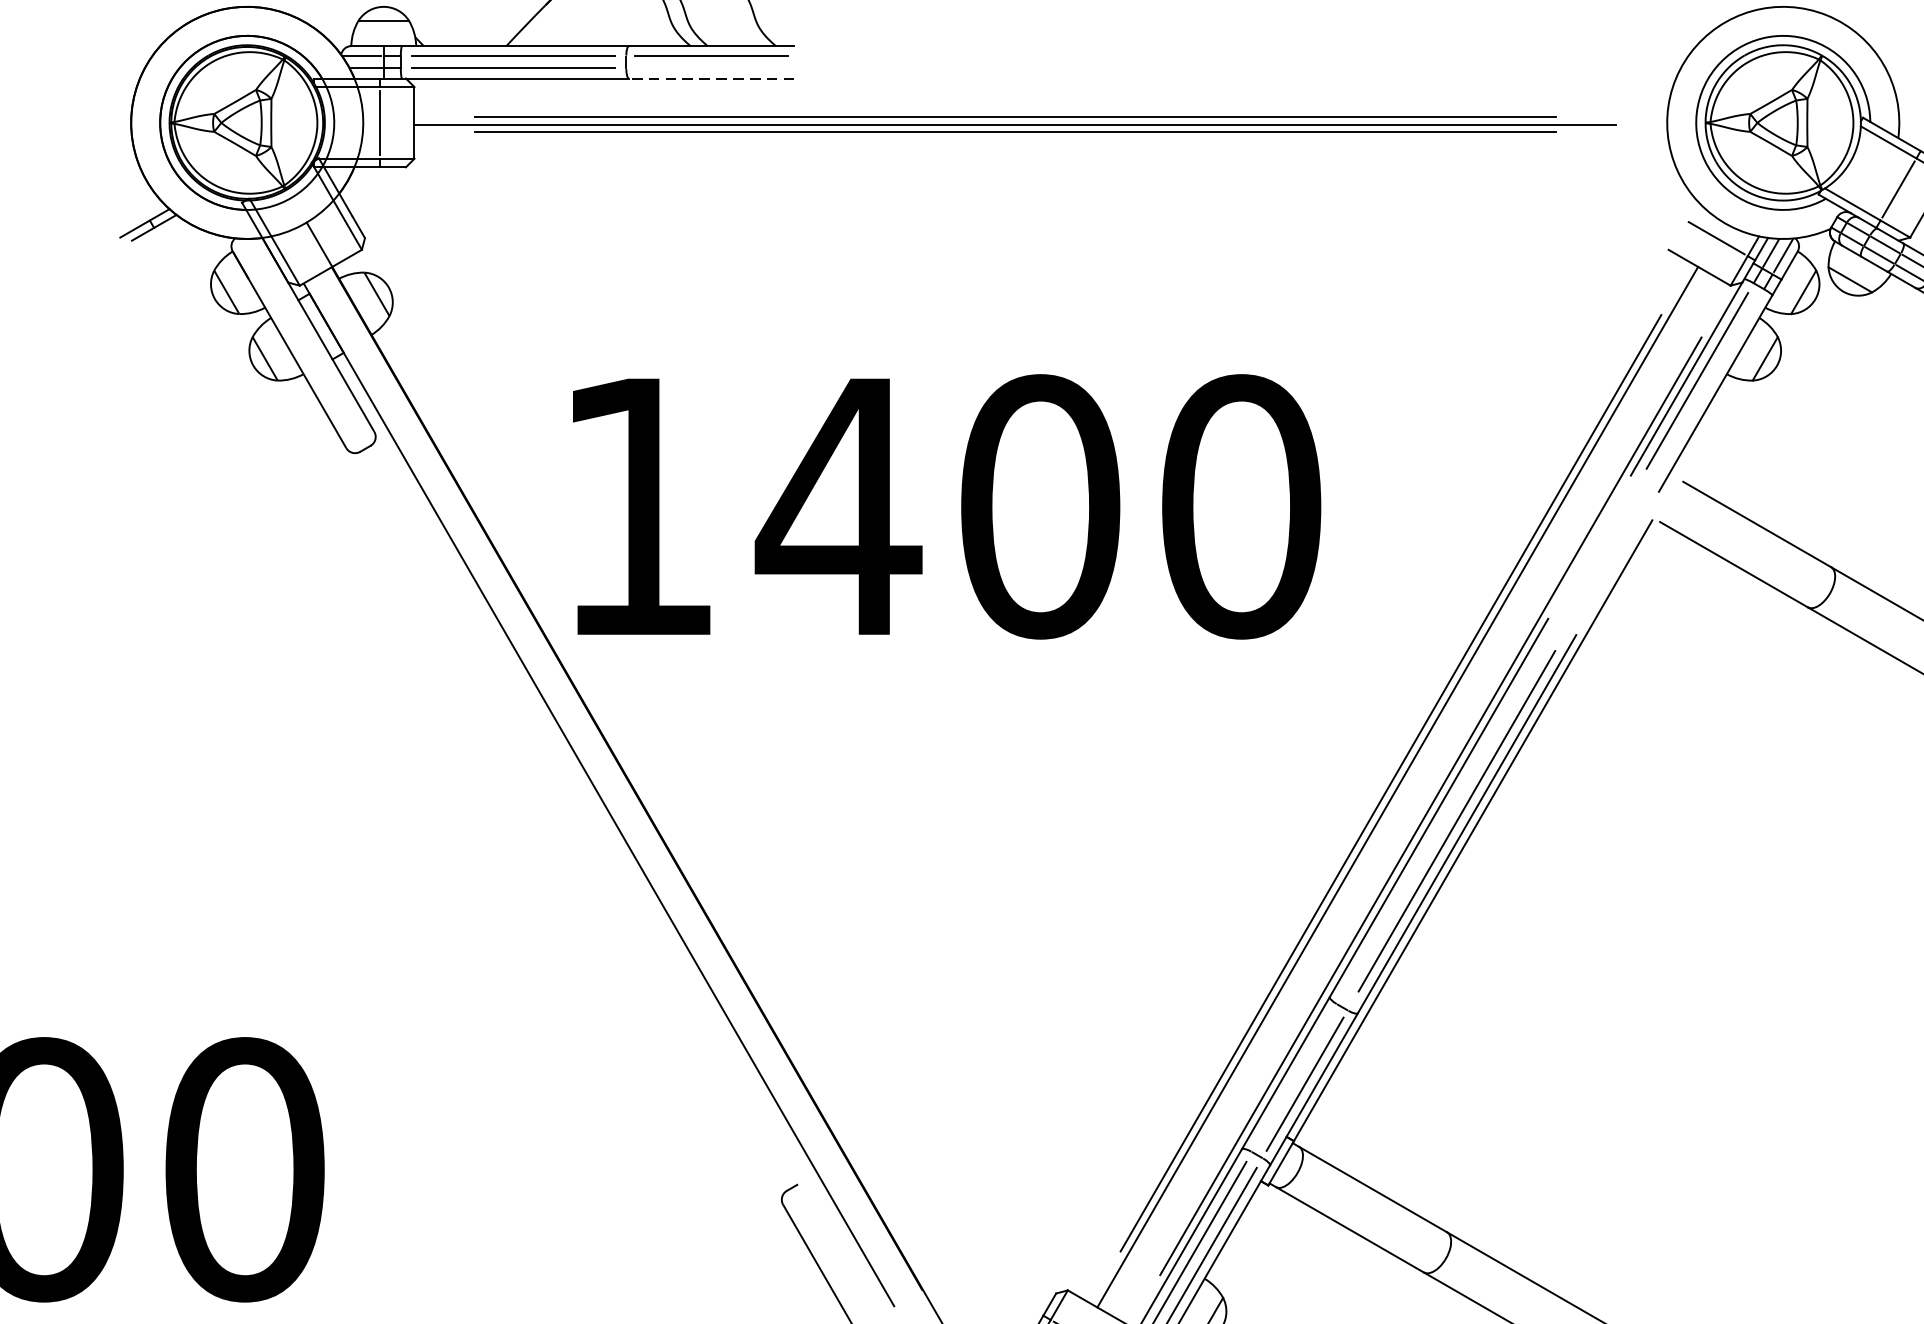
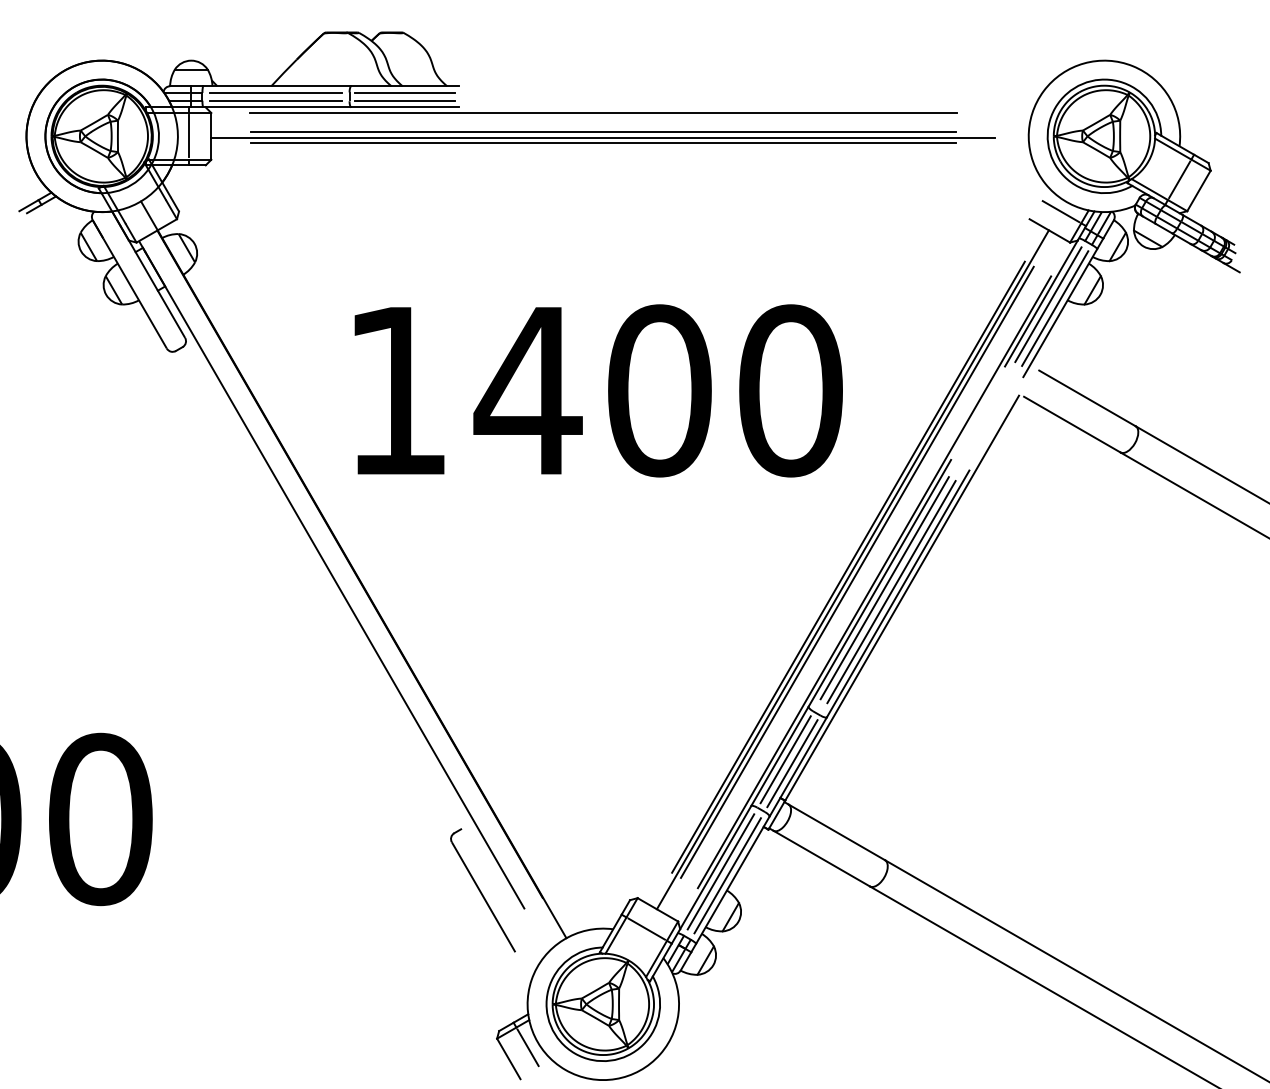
line: (712, 67) -> (405, 100), added
line: (712, 78) -> (405, 107), dashed -> solid
line: (1015, 86) -> (603, 112), added
line: (1708, 386) -> (1055, 308), added
text: (946, 506) -> (598, 390), moved
line: (1403, 789) -> (856, 571), added
line: (1446, 815) -> (884, 588), added
line: (1294, 1077) -> (785, 759), added

